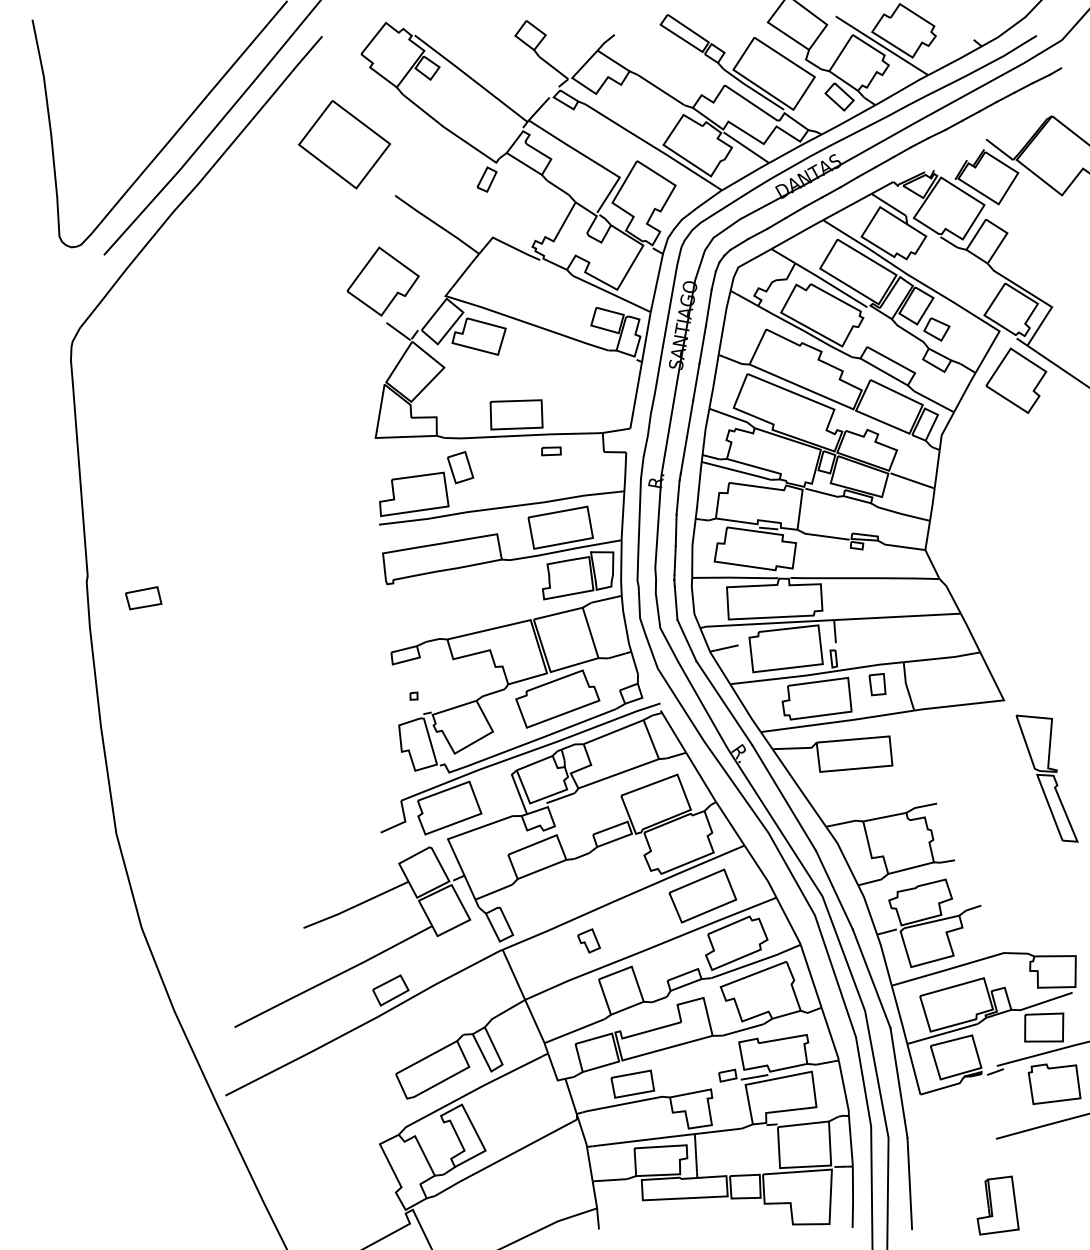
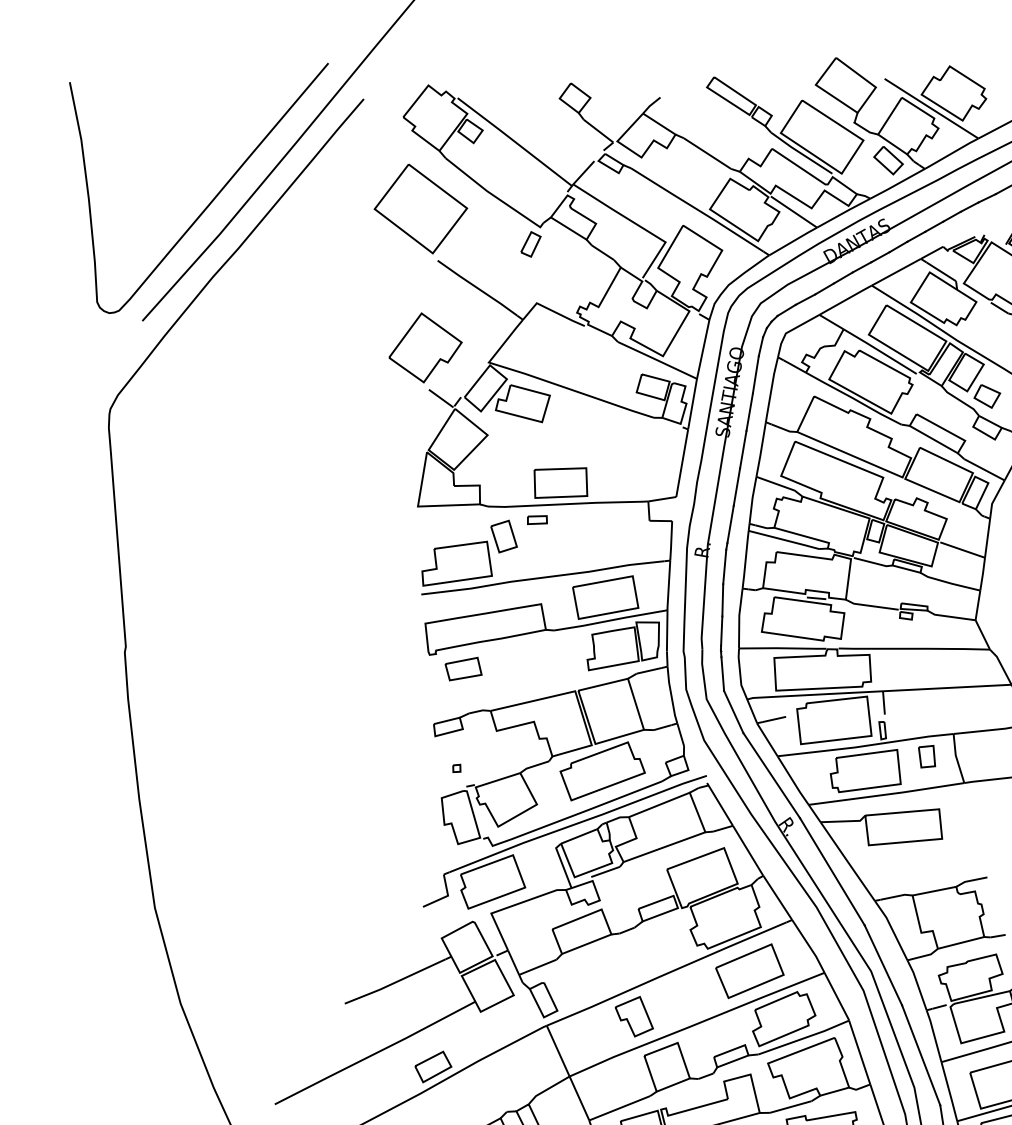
part: (344, 144) -> (420, 208), moved
part: (551, 451) -> (537, 520), moved
part: (143, 598) -> (463, 669), moved
part: (588, 940) -> (633, 1016), size x1.67

